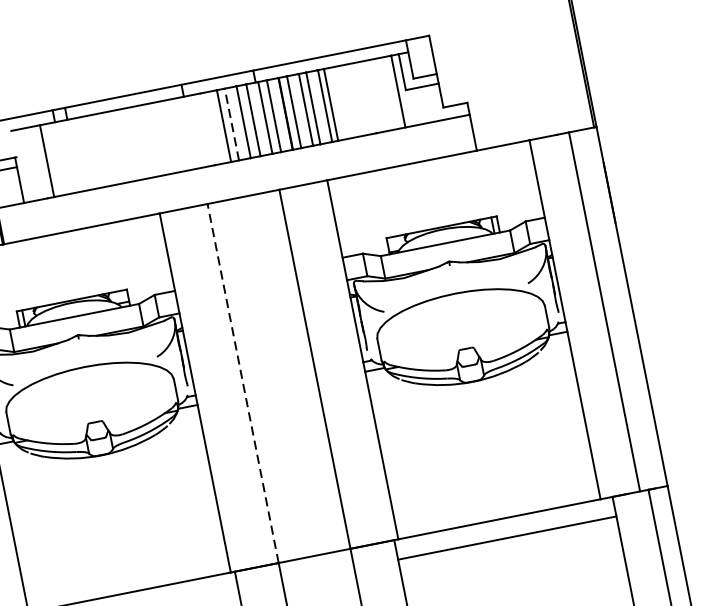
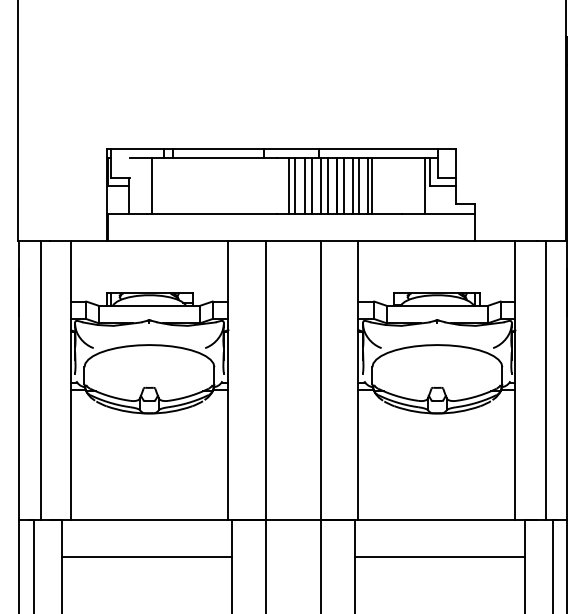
line: (231, 124) -> (295, 185), dashed -> solid
line: (242, 383) -> (265, 380), dashed -> solid
line: (506, 538) -> (439, 557), moved

